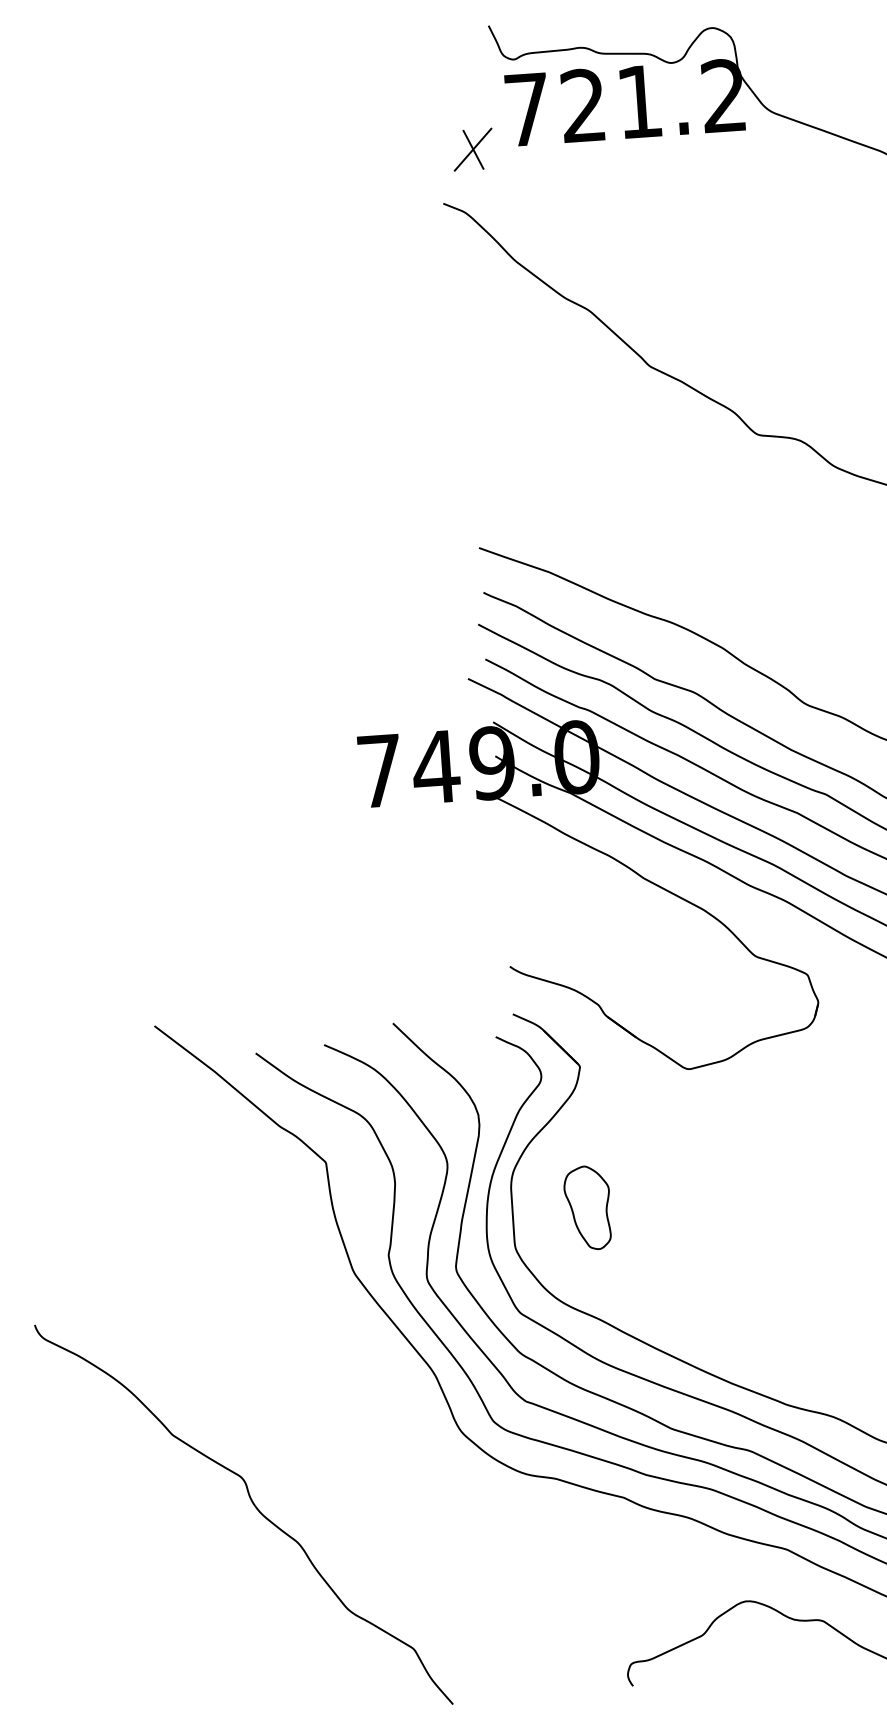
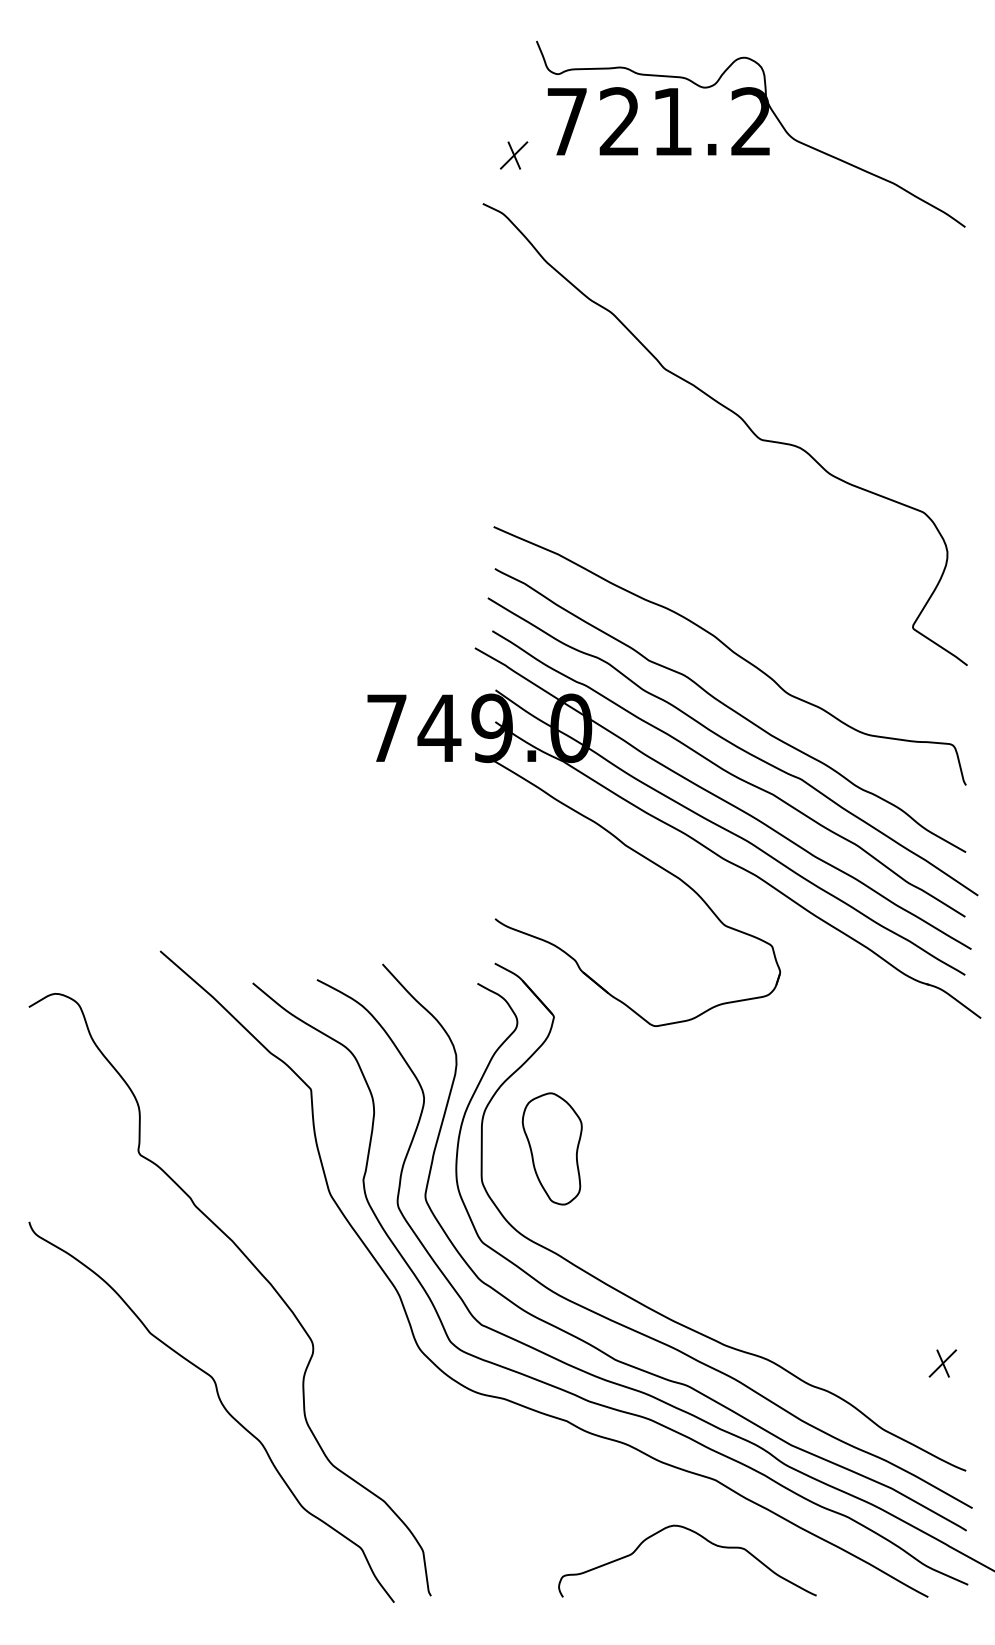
part: (472, 149) -> (513, 155), size x0.71
part: (587, 1207) -> (551, 1148), size x1.43
curve: (282, 1360) -> (257, 1271), added

